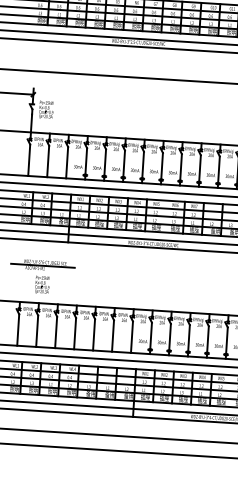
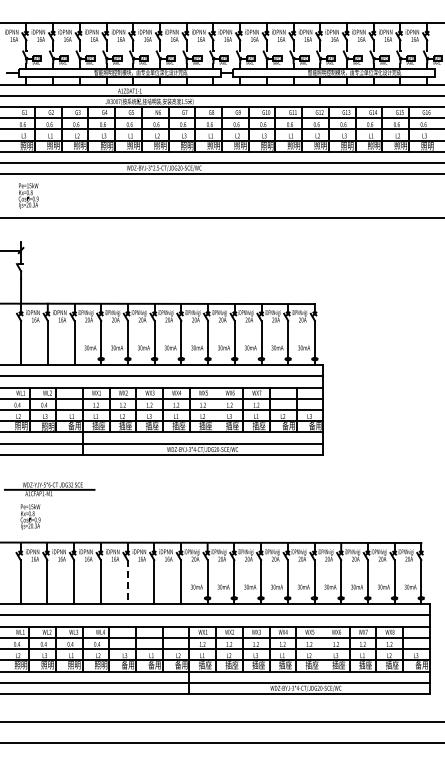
text: (46, 109) -> (28, 195), moved
text: (42, 284) -> (30, 516), moved
line: (94, 335) -> (127, 582), solid -> dashed

